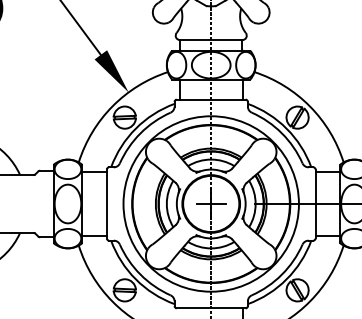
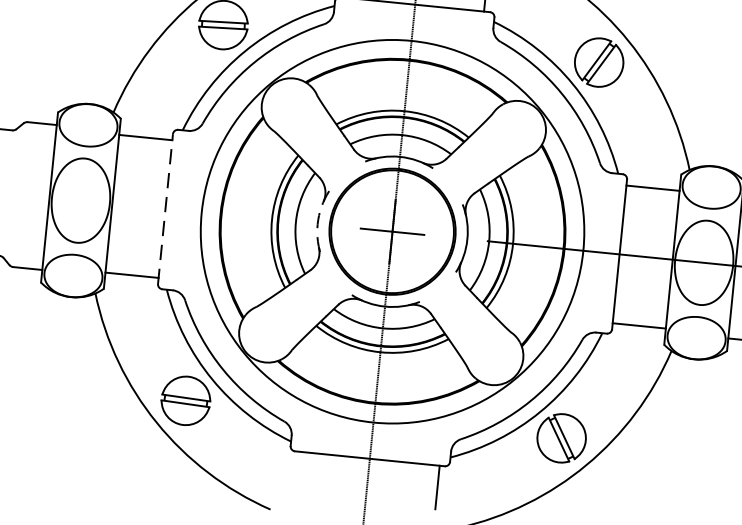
line: (106, 203) -> (164, 207), solid -> dashed
arc: (176, 204) -> (316, 225), solid -> dashed

